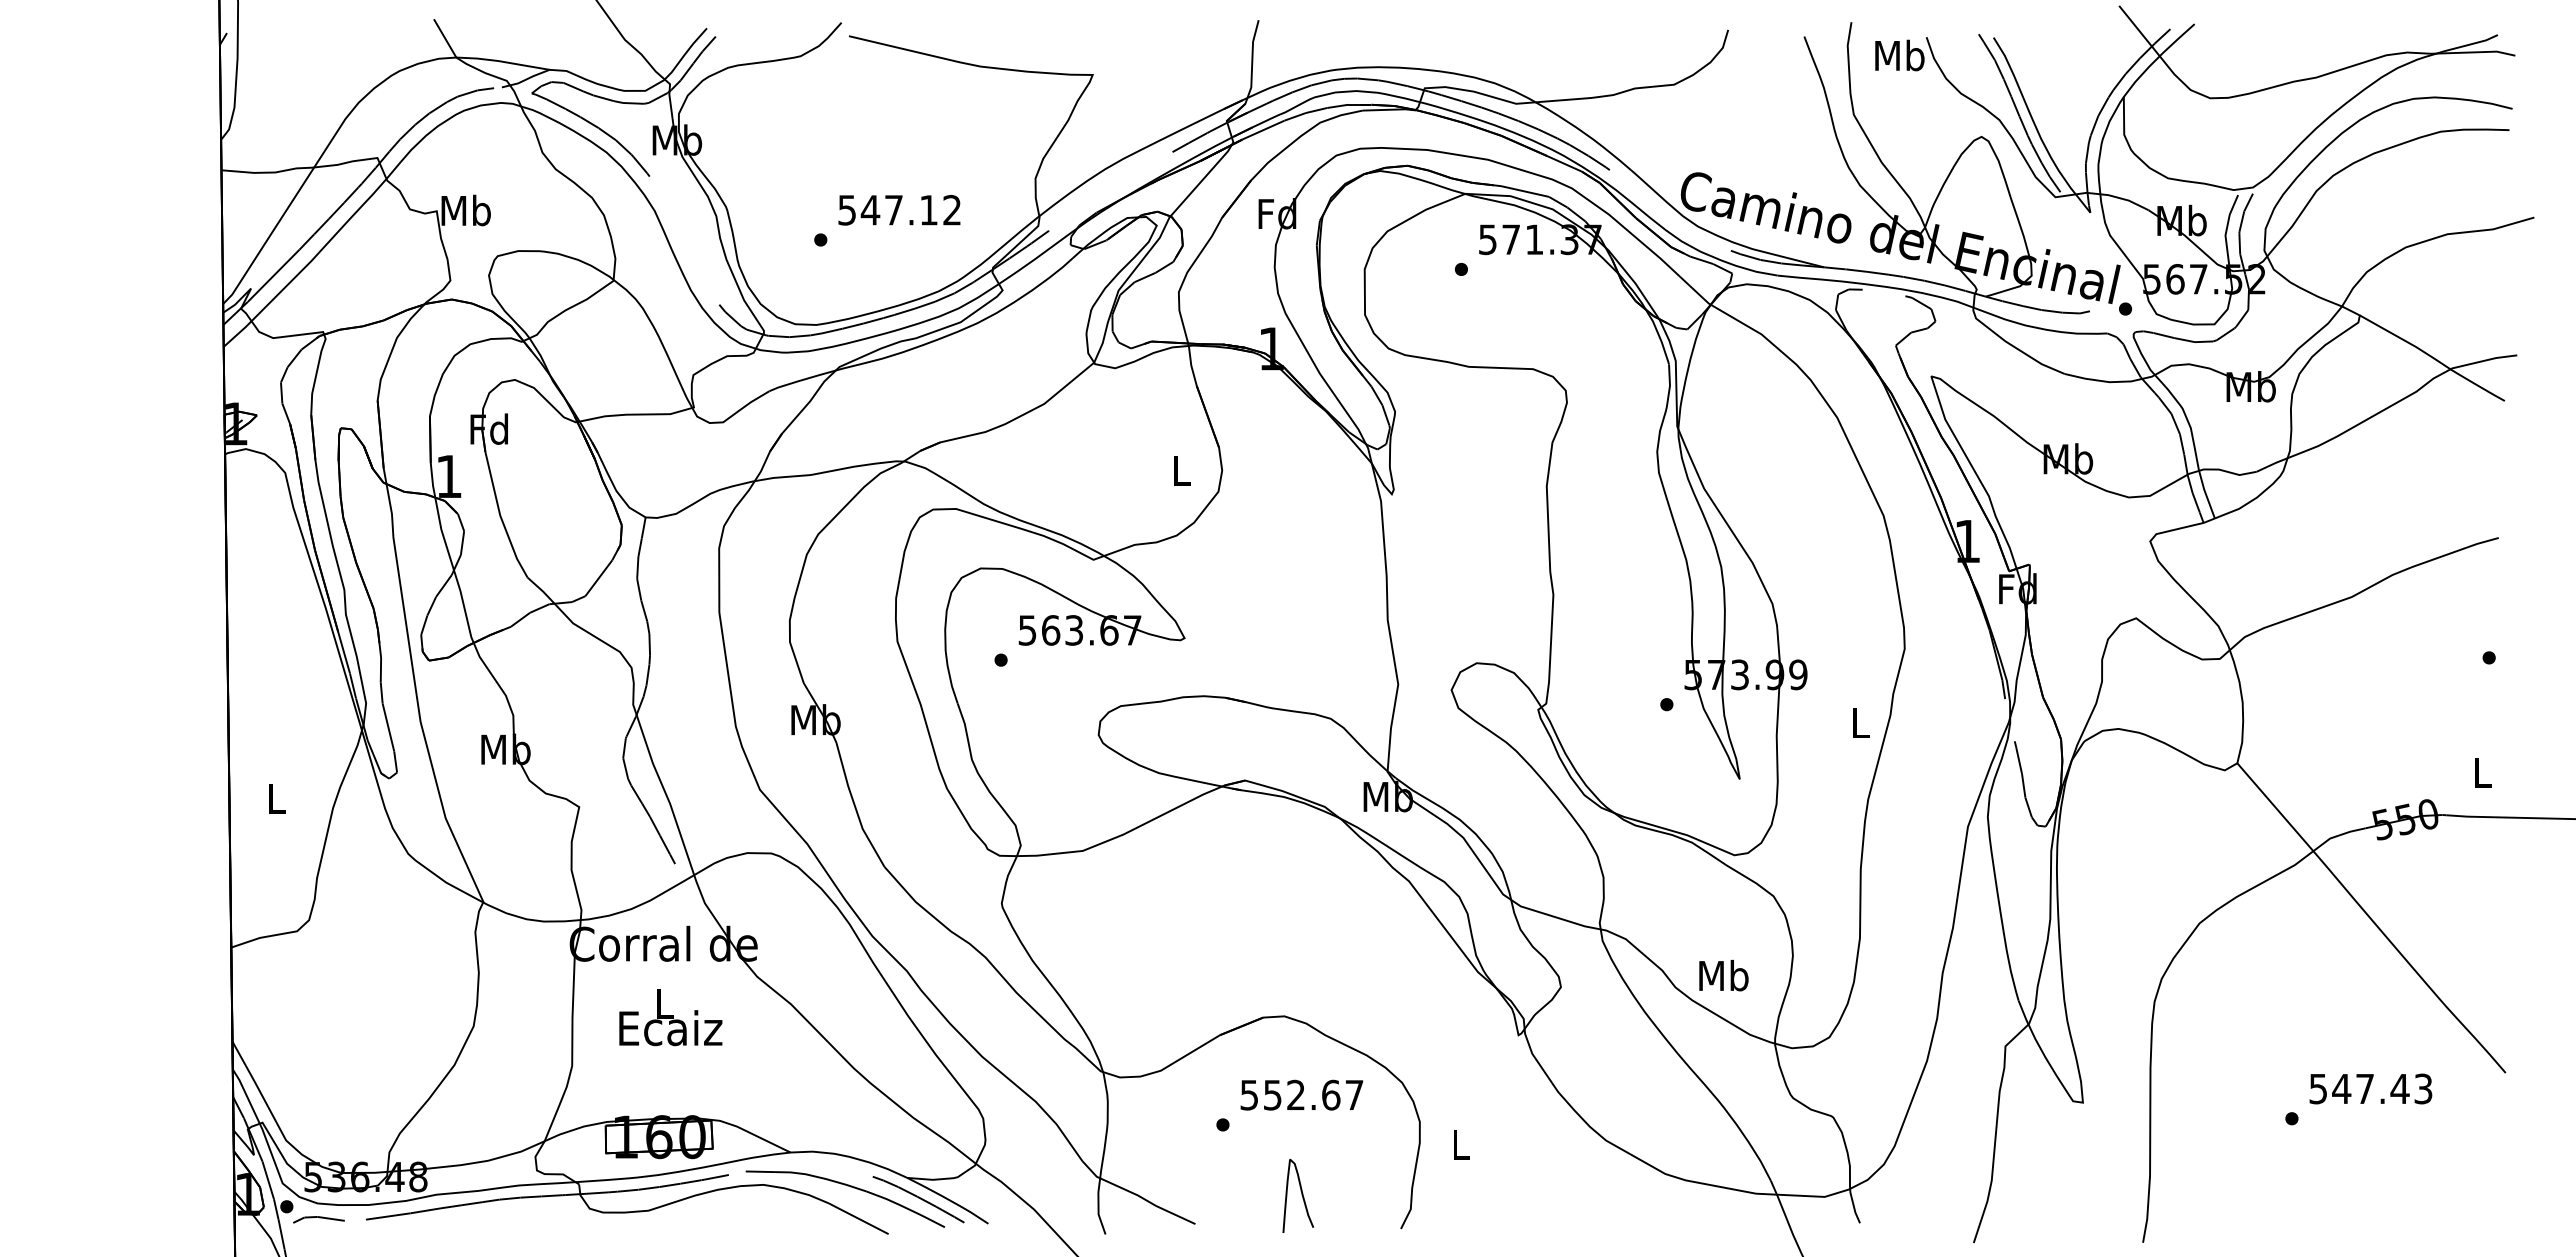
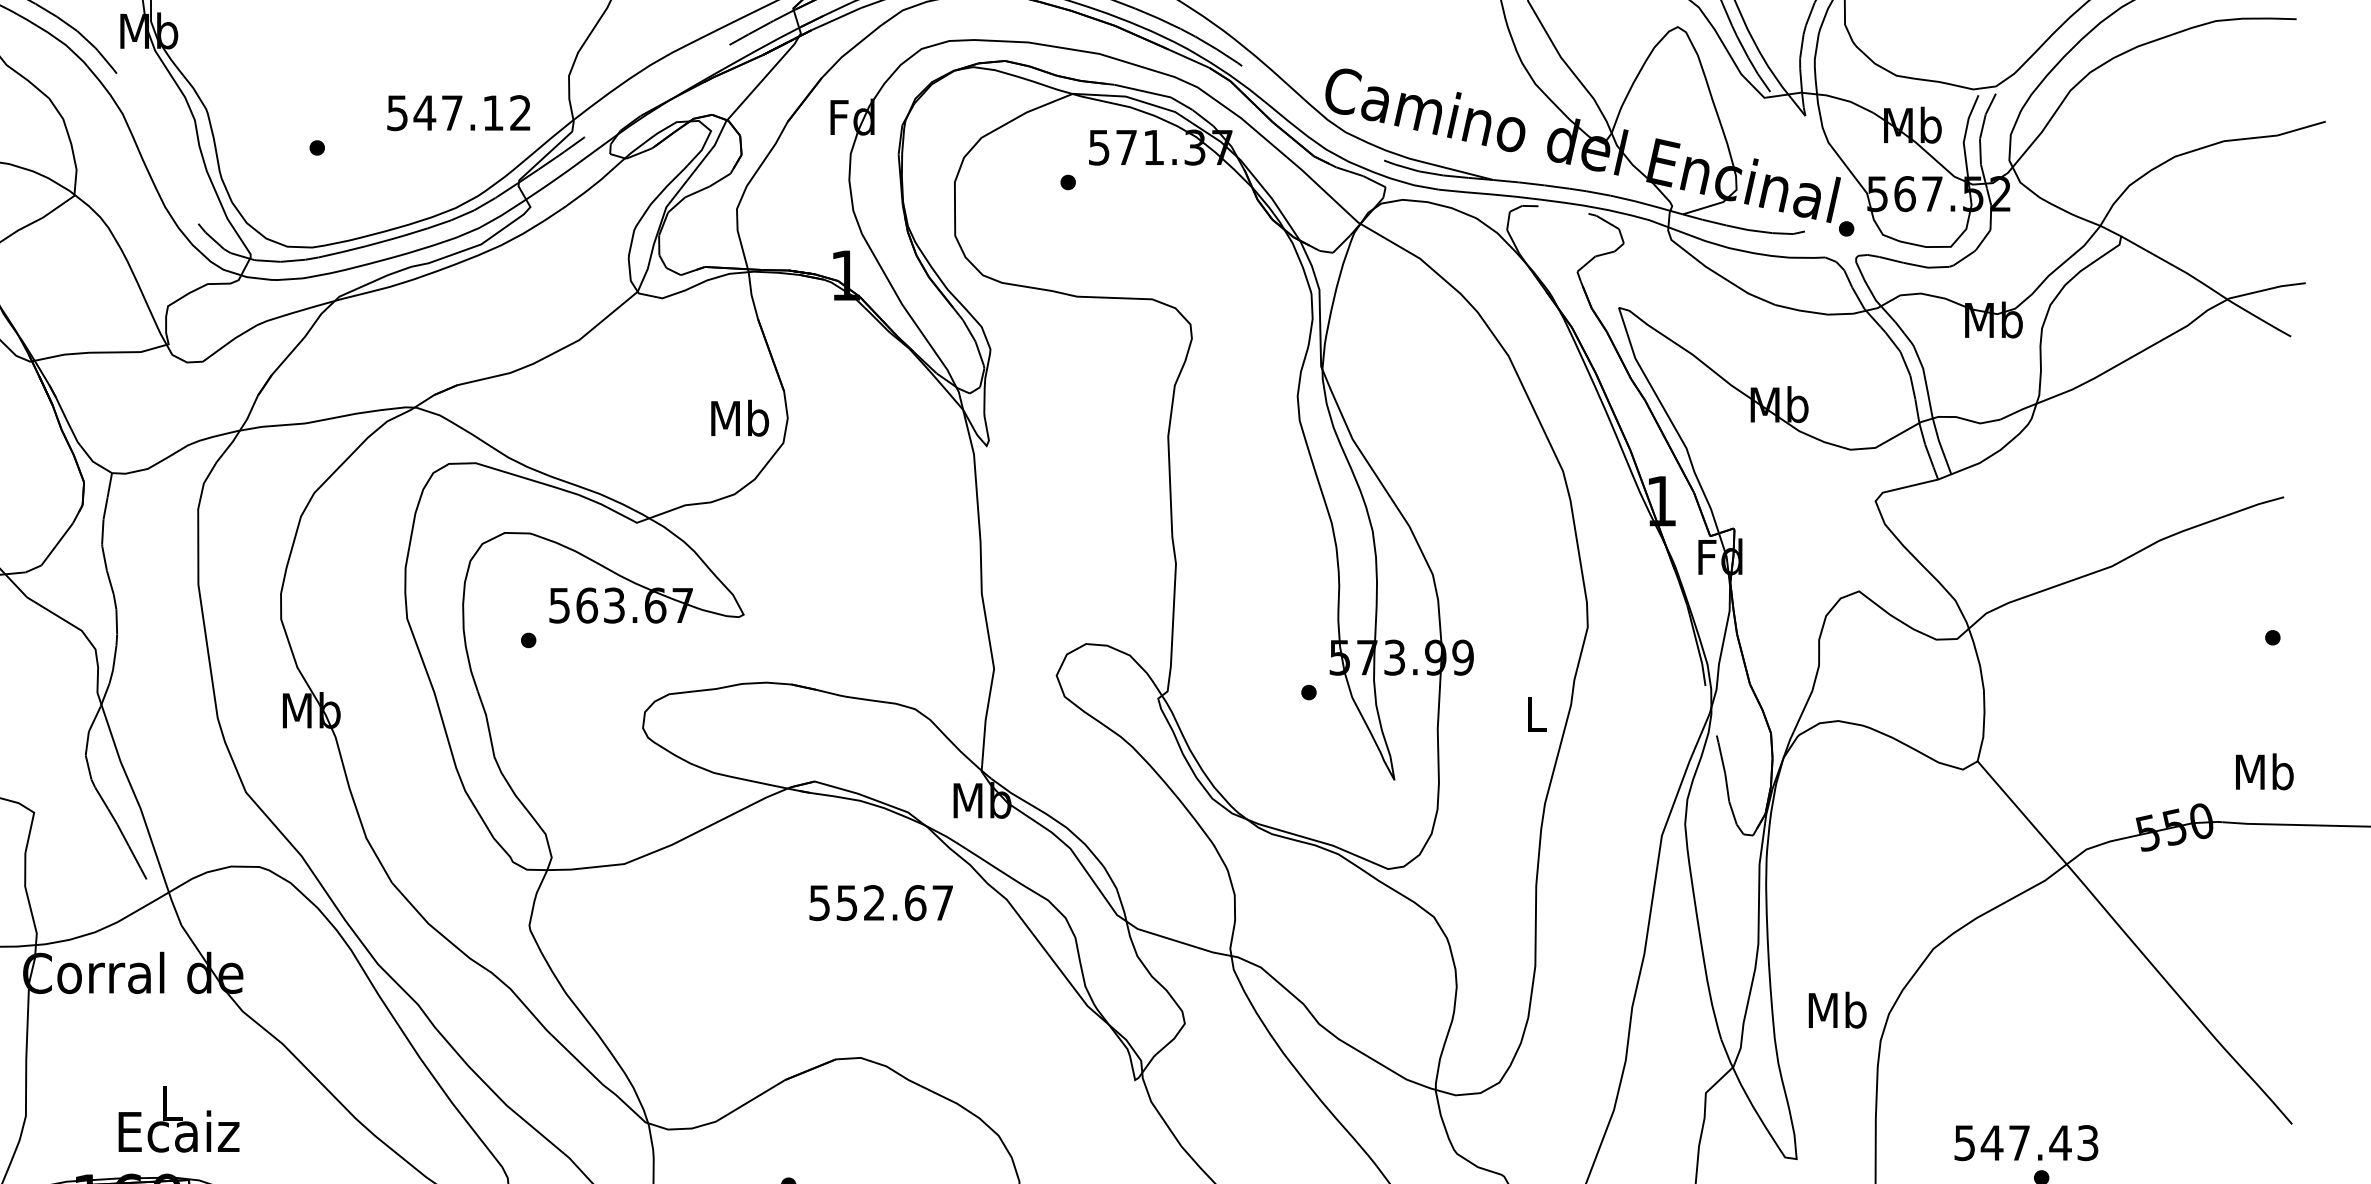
text: (899, 210) -> (458, 113), moved
text: (1181, 470) -> (740, 418), L -> Mb
text: (2481, 771) -> (2263, 770), L -> Mb
text: (1723, 975) -> (1837, 1010), moved
text: (670, 1017) -> (178, 1119), moved
text: (2370, 1088) -> (2025, 1142), moved
text: (1301, 1094) -> (880, 902), moved

